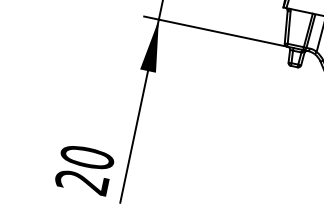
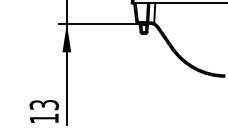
text: (85, 169) -> (44, 111), 20 -> 13

